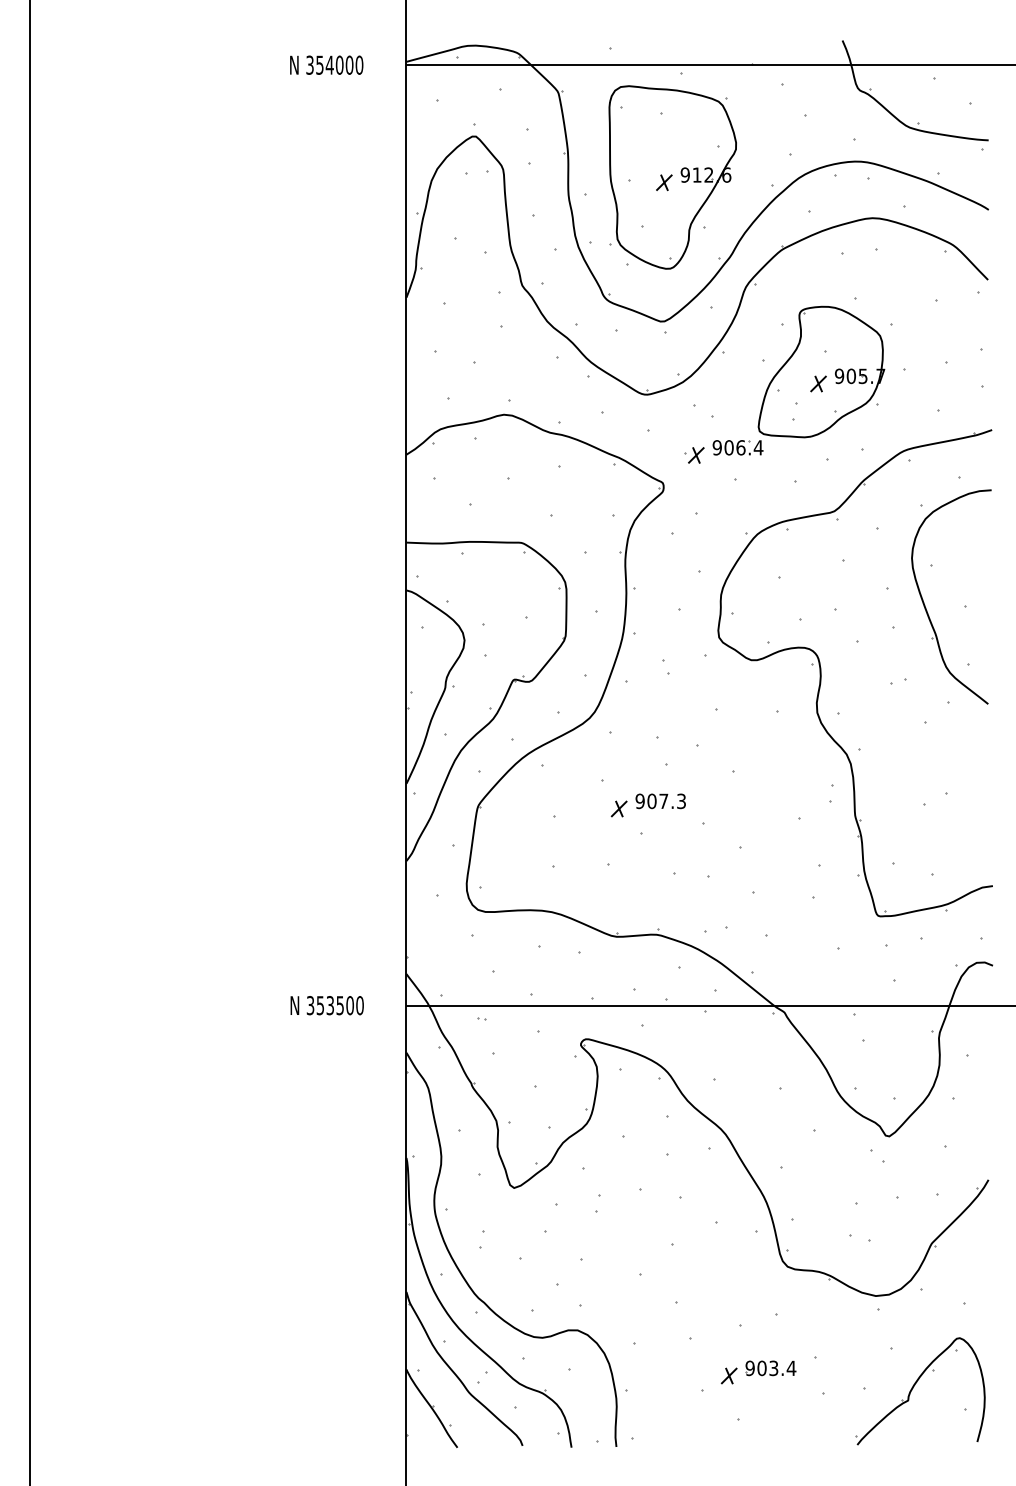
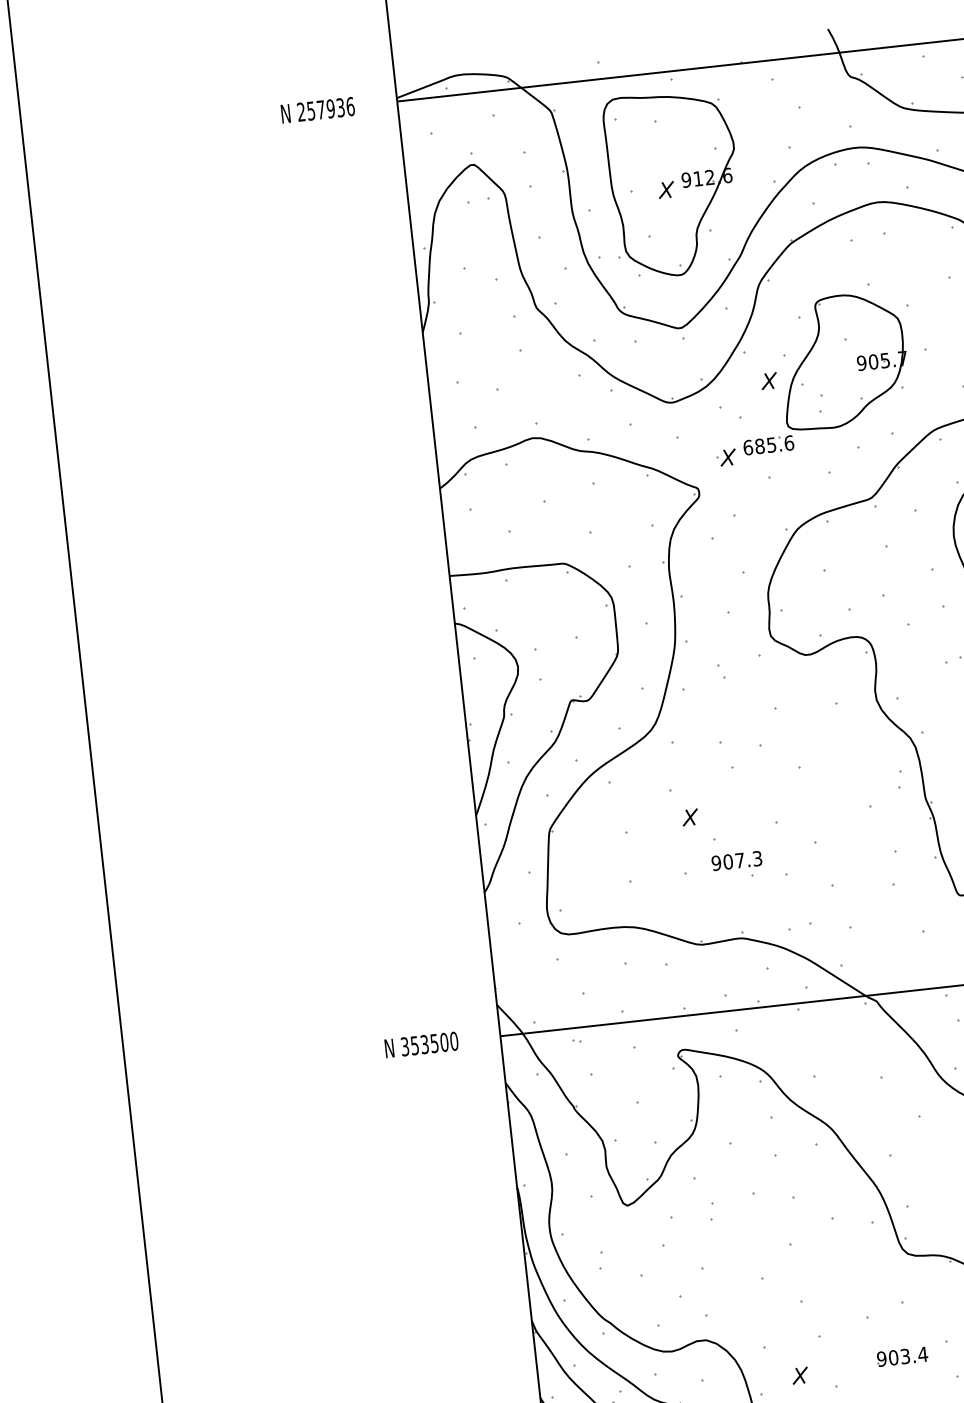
text: (334, 64) -> (325, 108), 354000 -> 257936
part: (818, 383) -> (769, 380), moved
text: (737, 447) -> (768, 445), 906.4 -> 685.6
text: (660, 801) -> (736, 861), moved
part: (728, 1375) -> (799, 1375), moved

